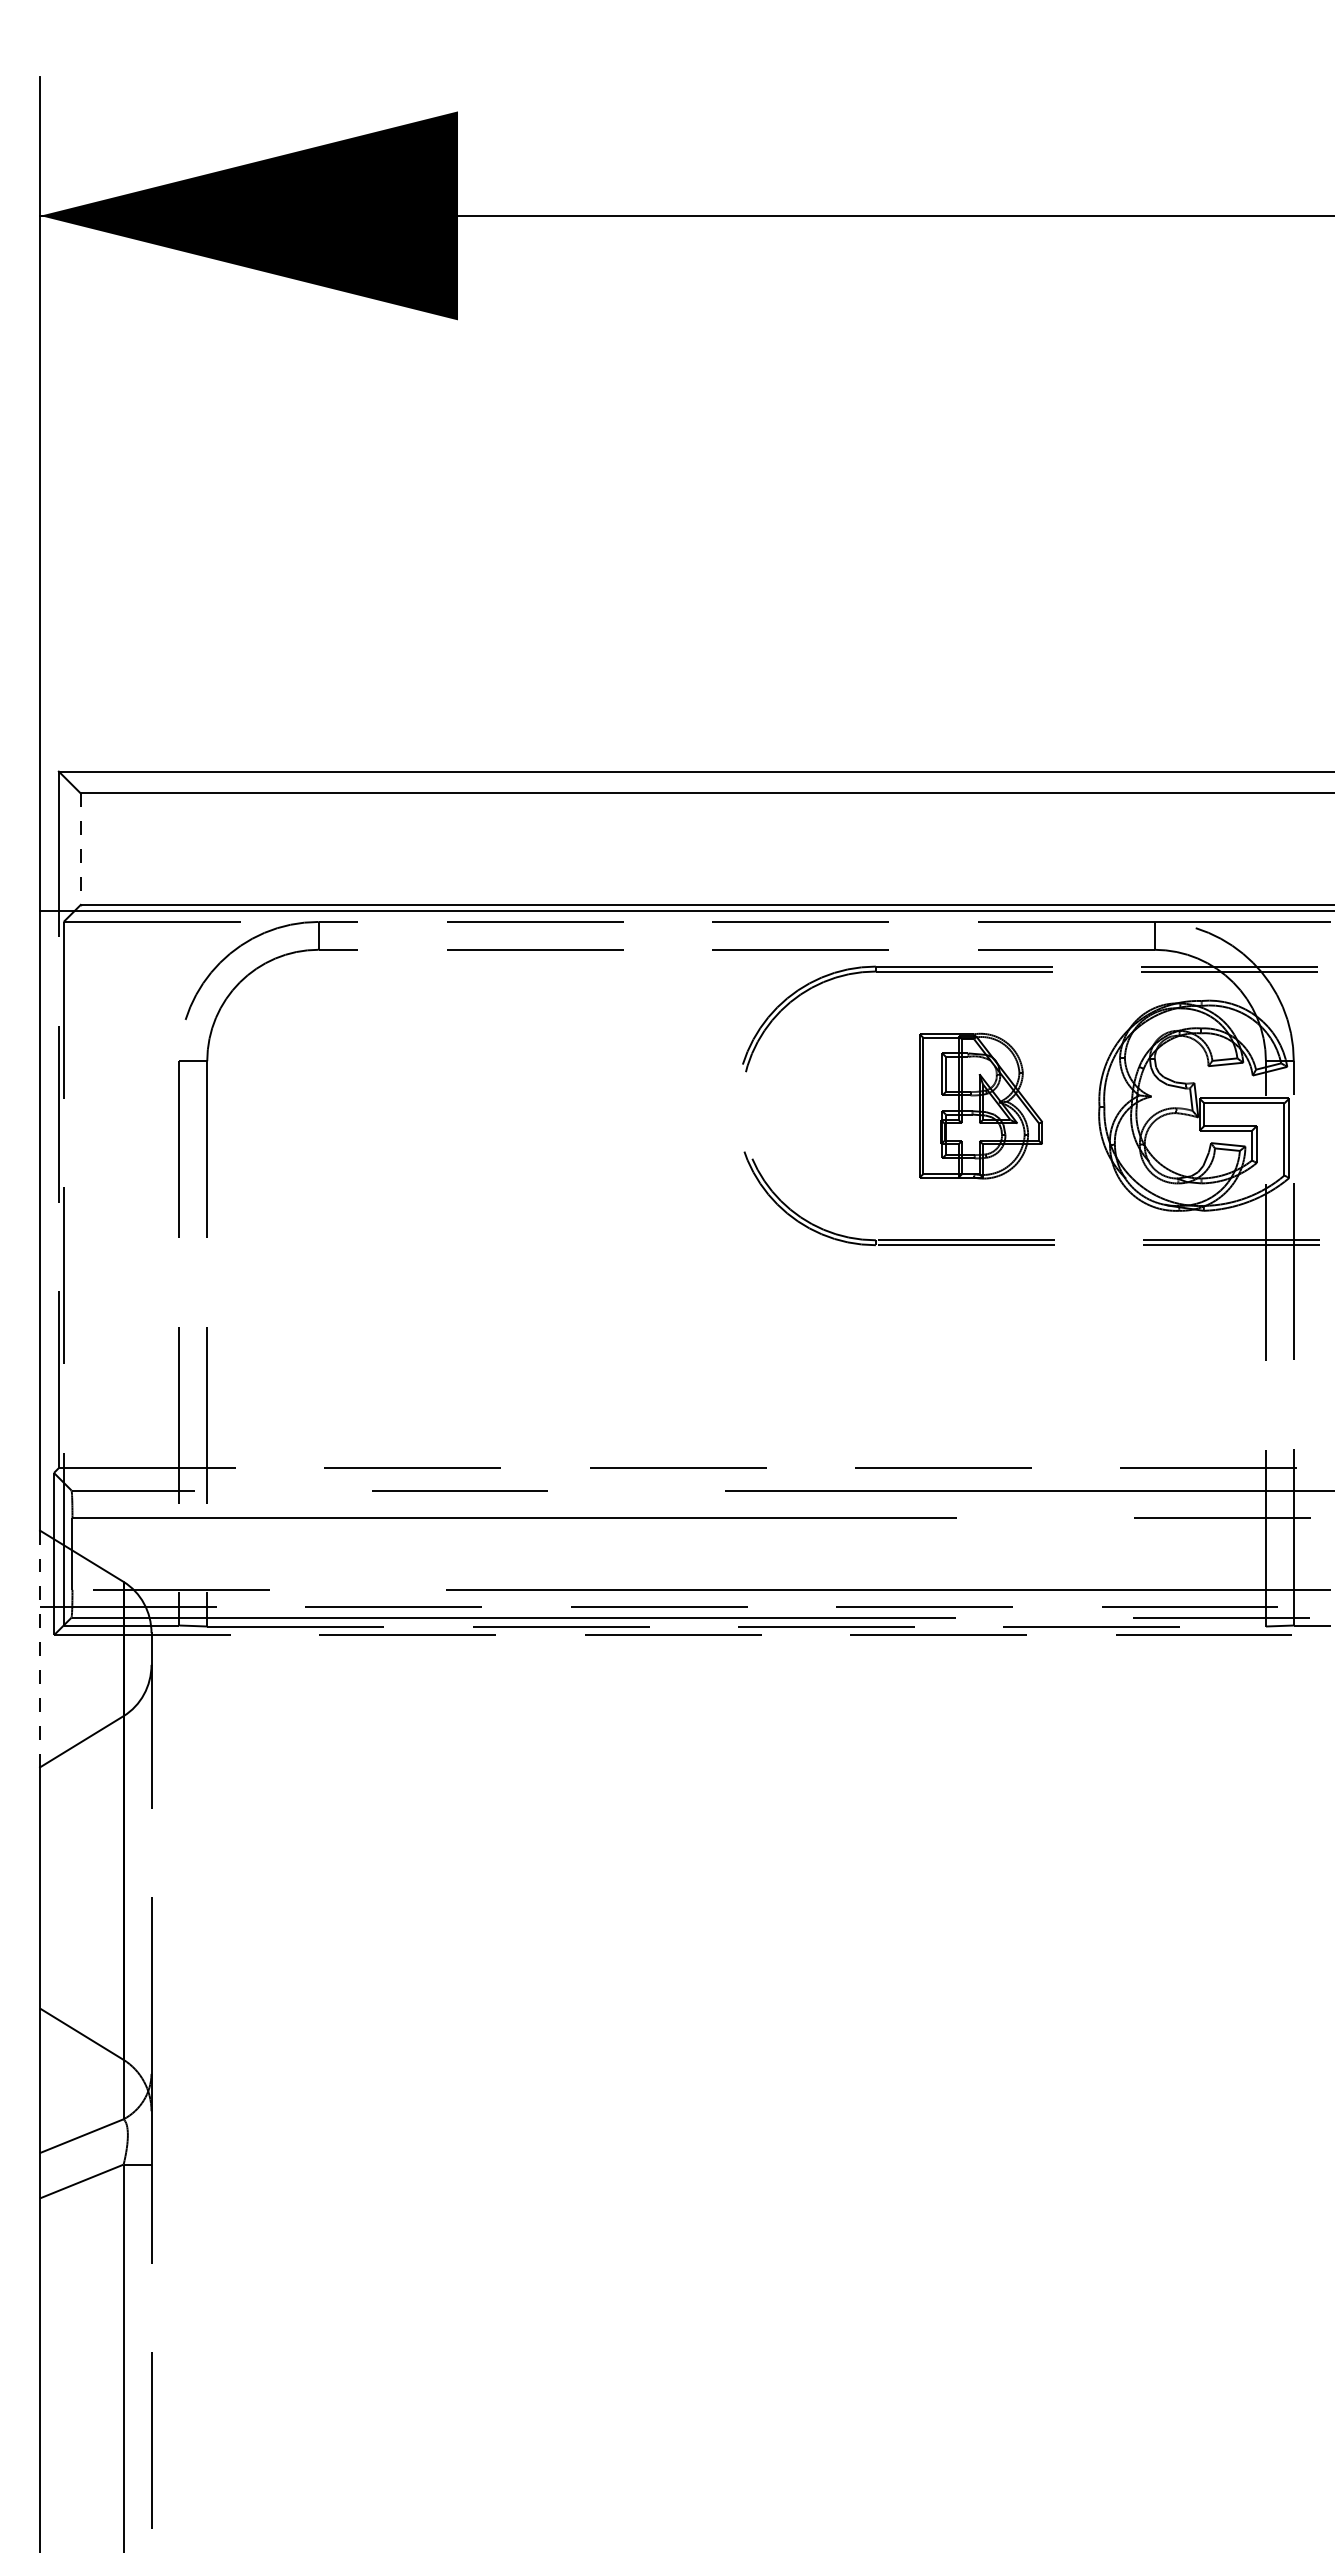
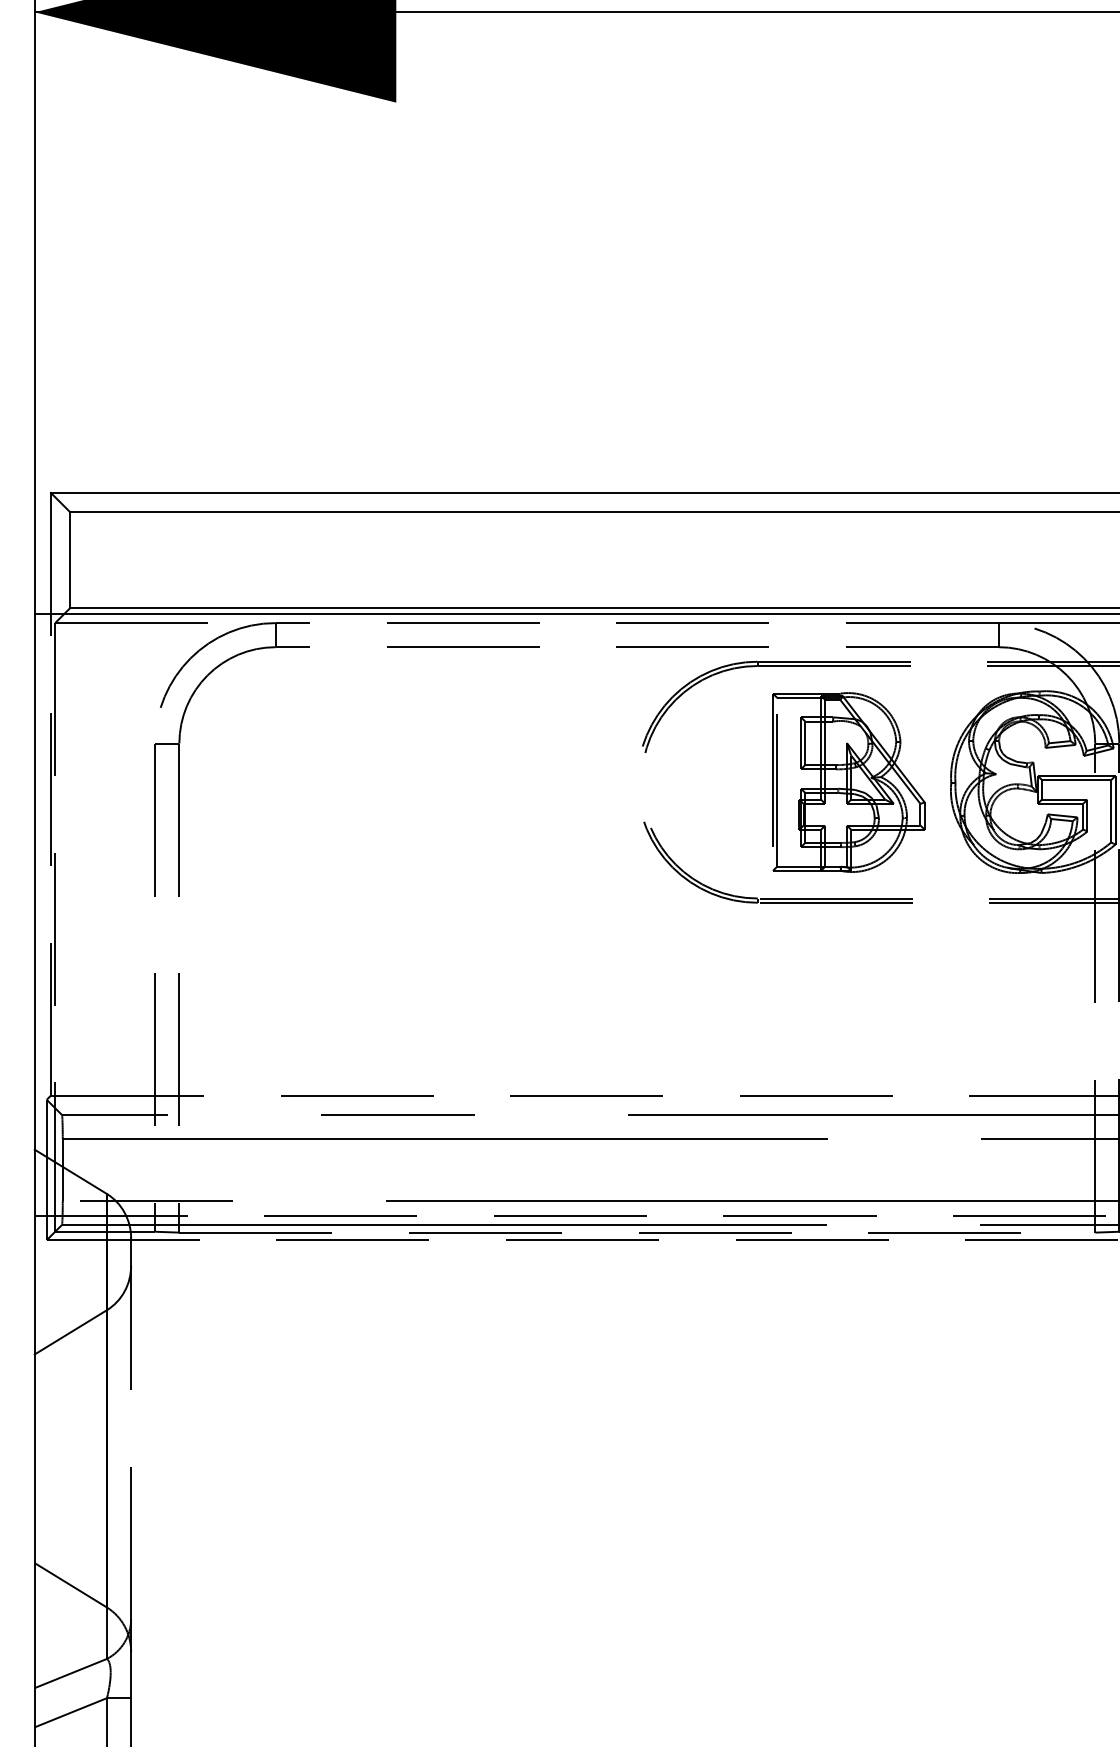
line: (80, 849) -> (69, 560), dashed -> solid
part: (980, 1105) -> (848, 781), size x1.43
line: (40, 1649) -> (35, 1252), dashed -> solid

